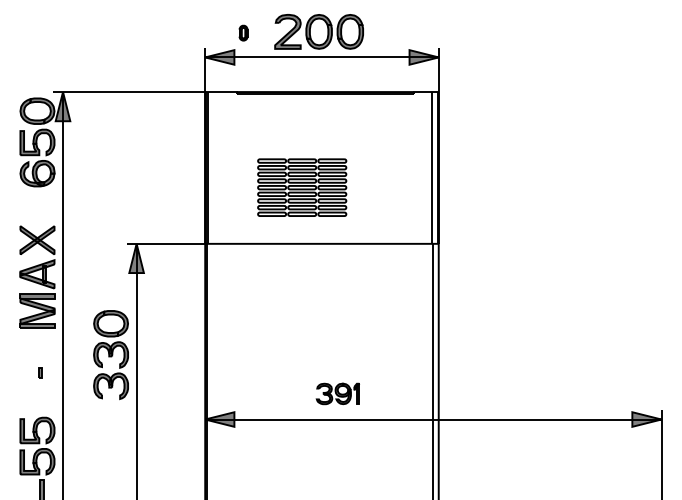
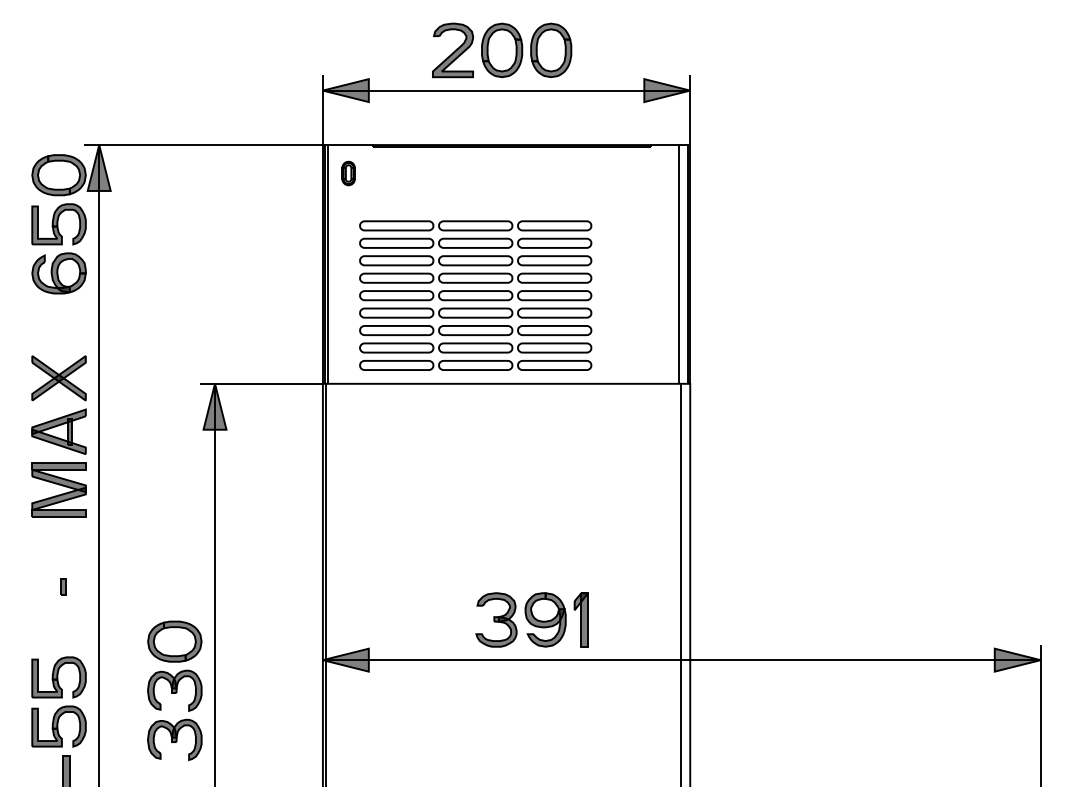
part: (243, 32) -> (348, 172), moved
part: (301, 187) -> (474, 295), size x1.67
part: (110, 355) -> (173, 691), moved
part: (337, 393) -> (530, 619), size x1.67

